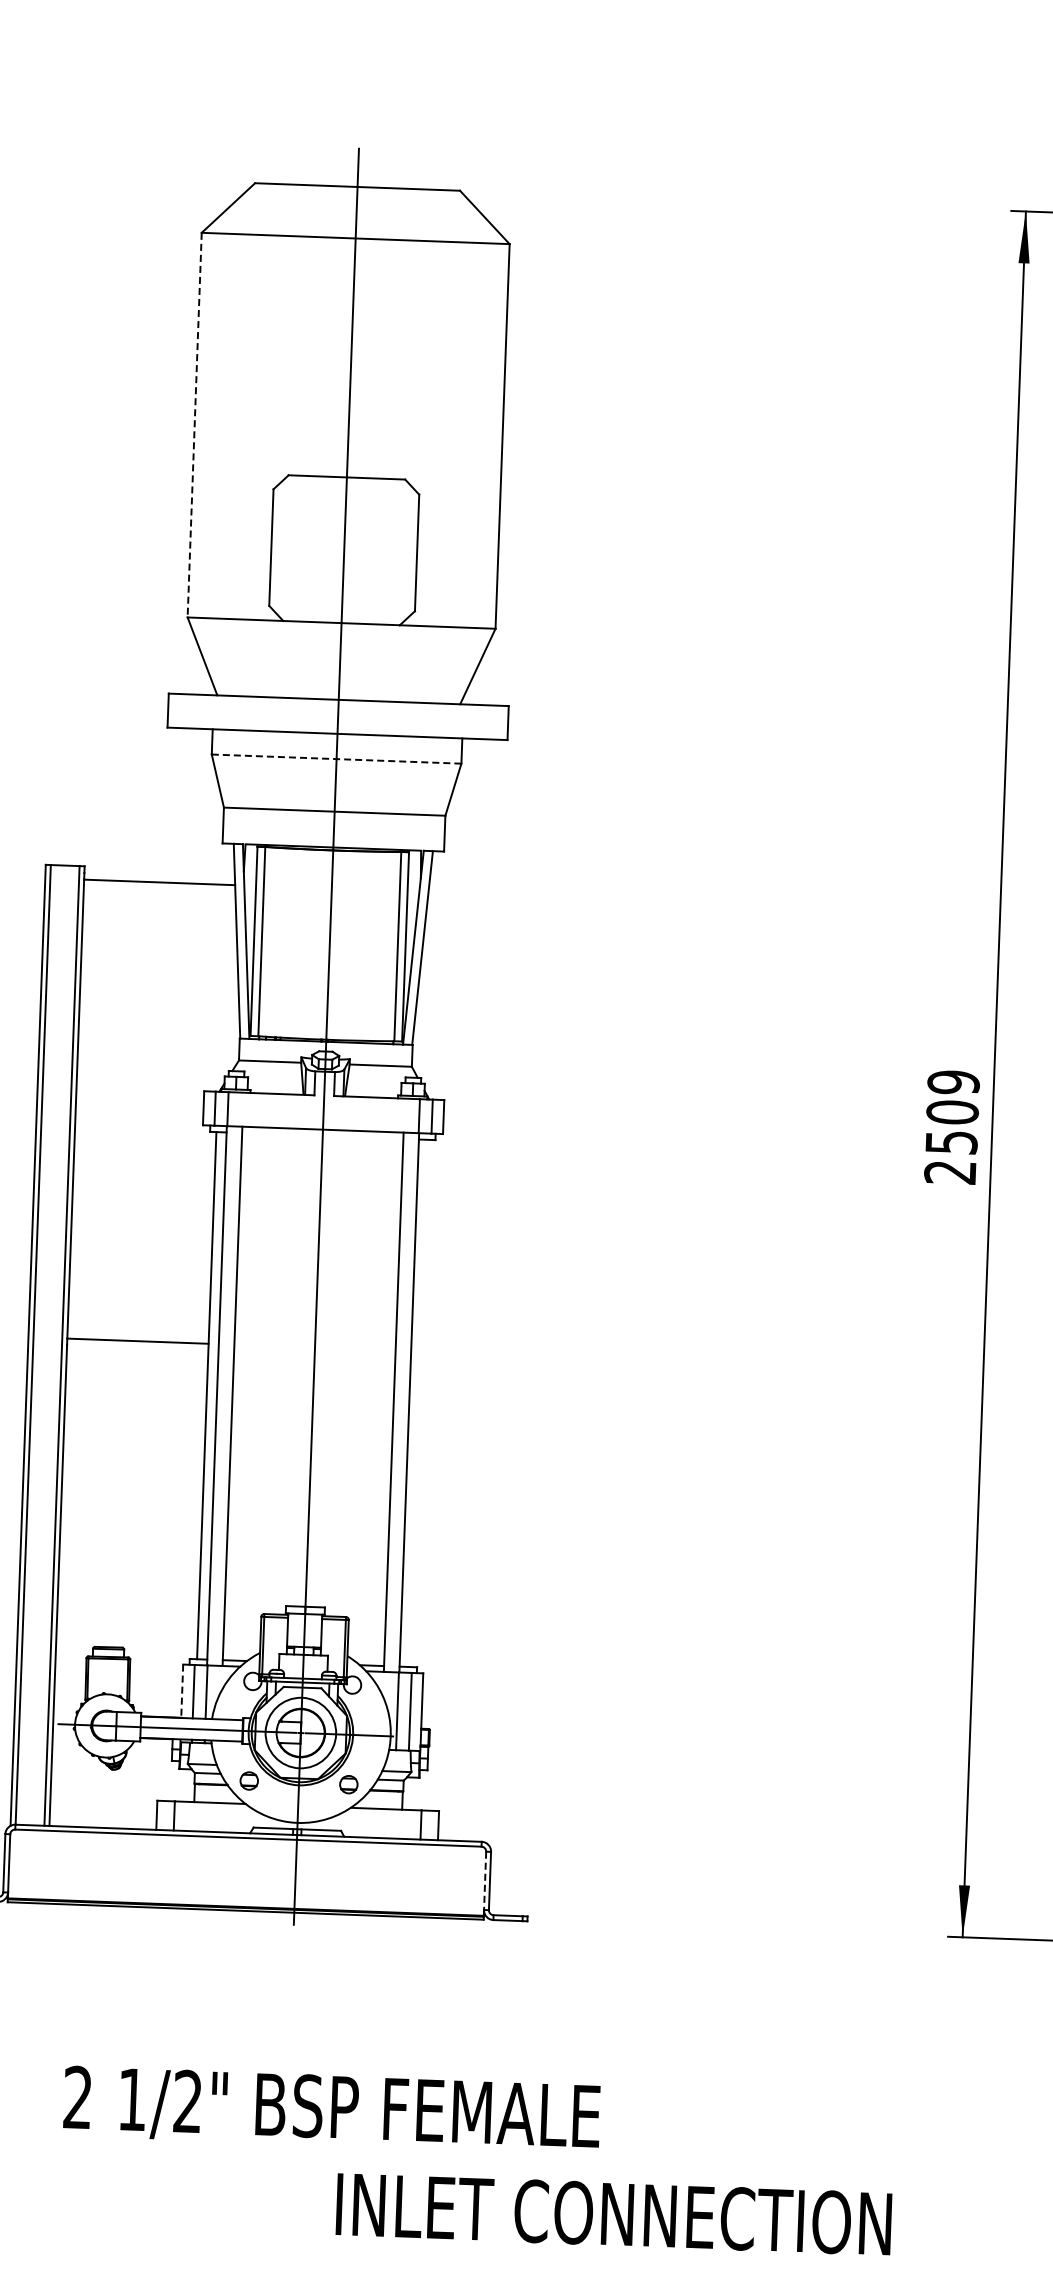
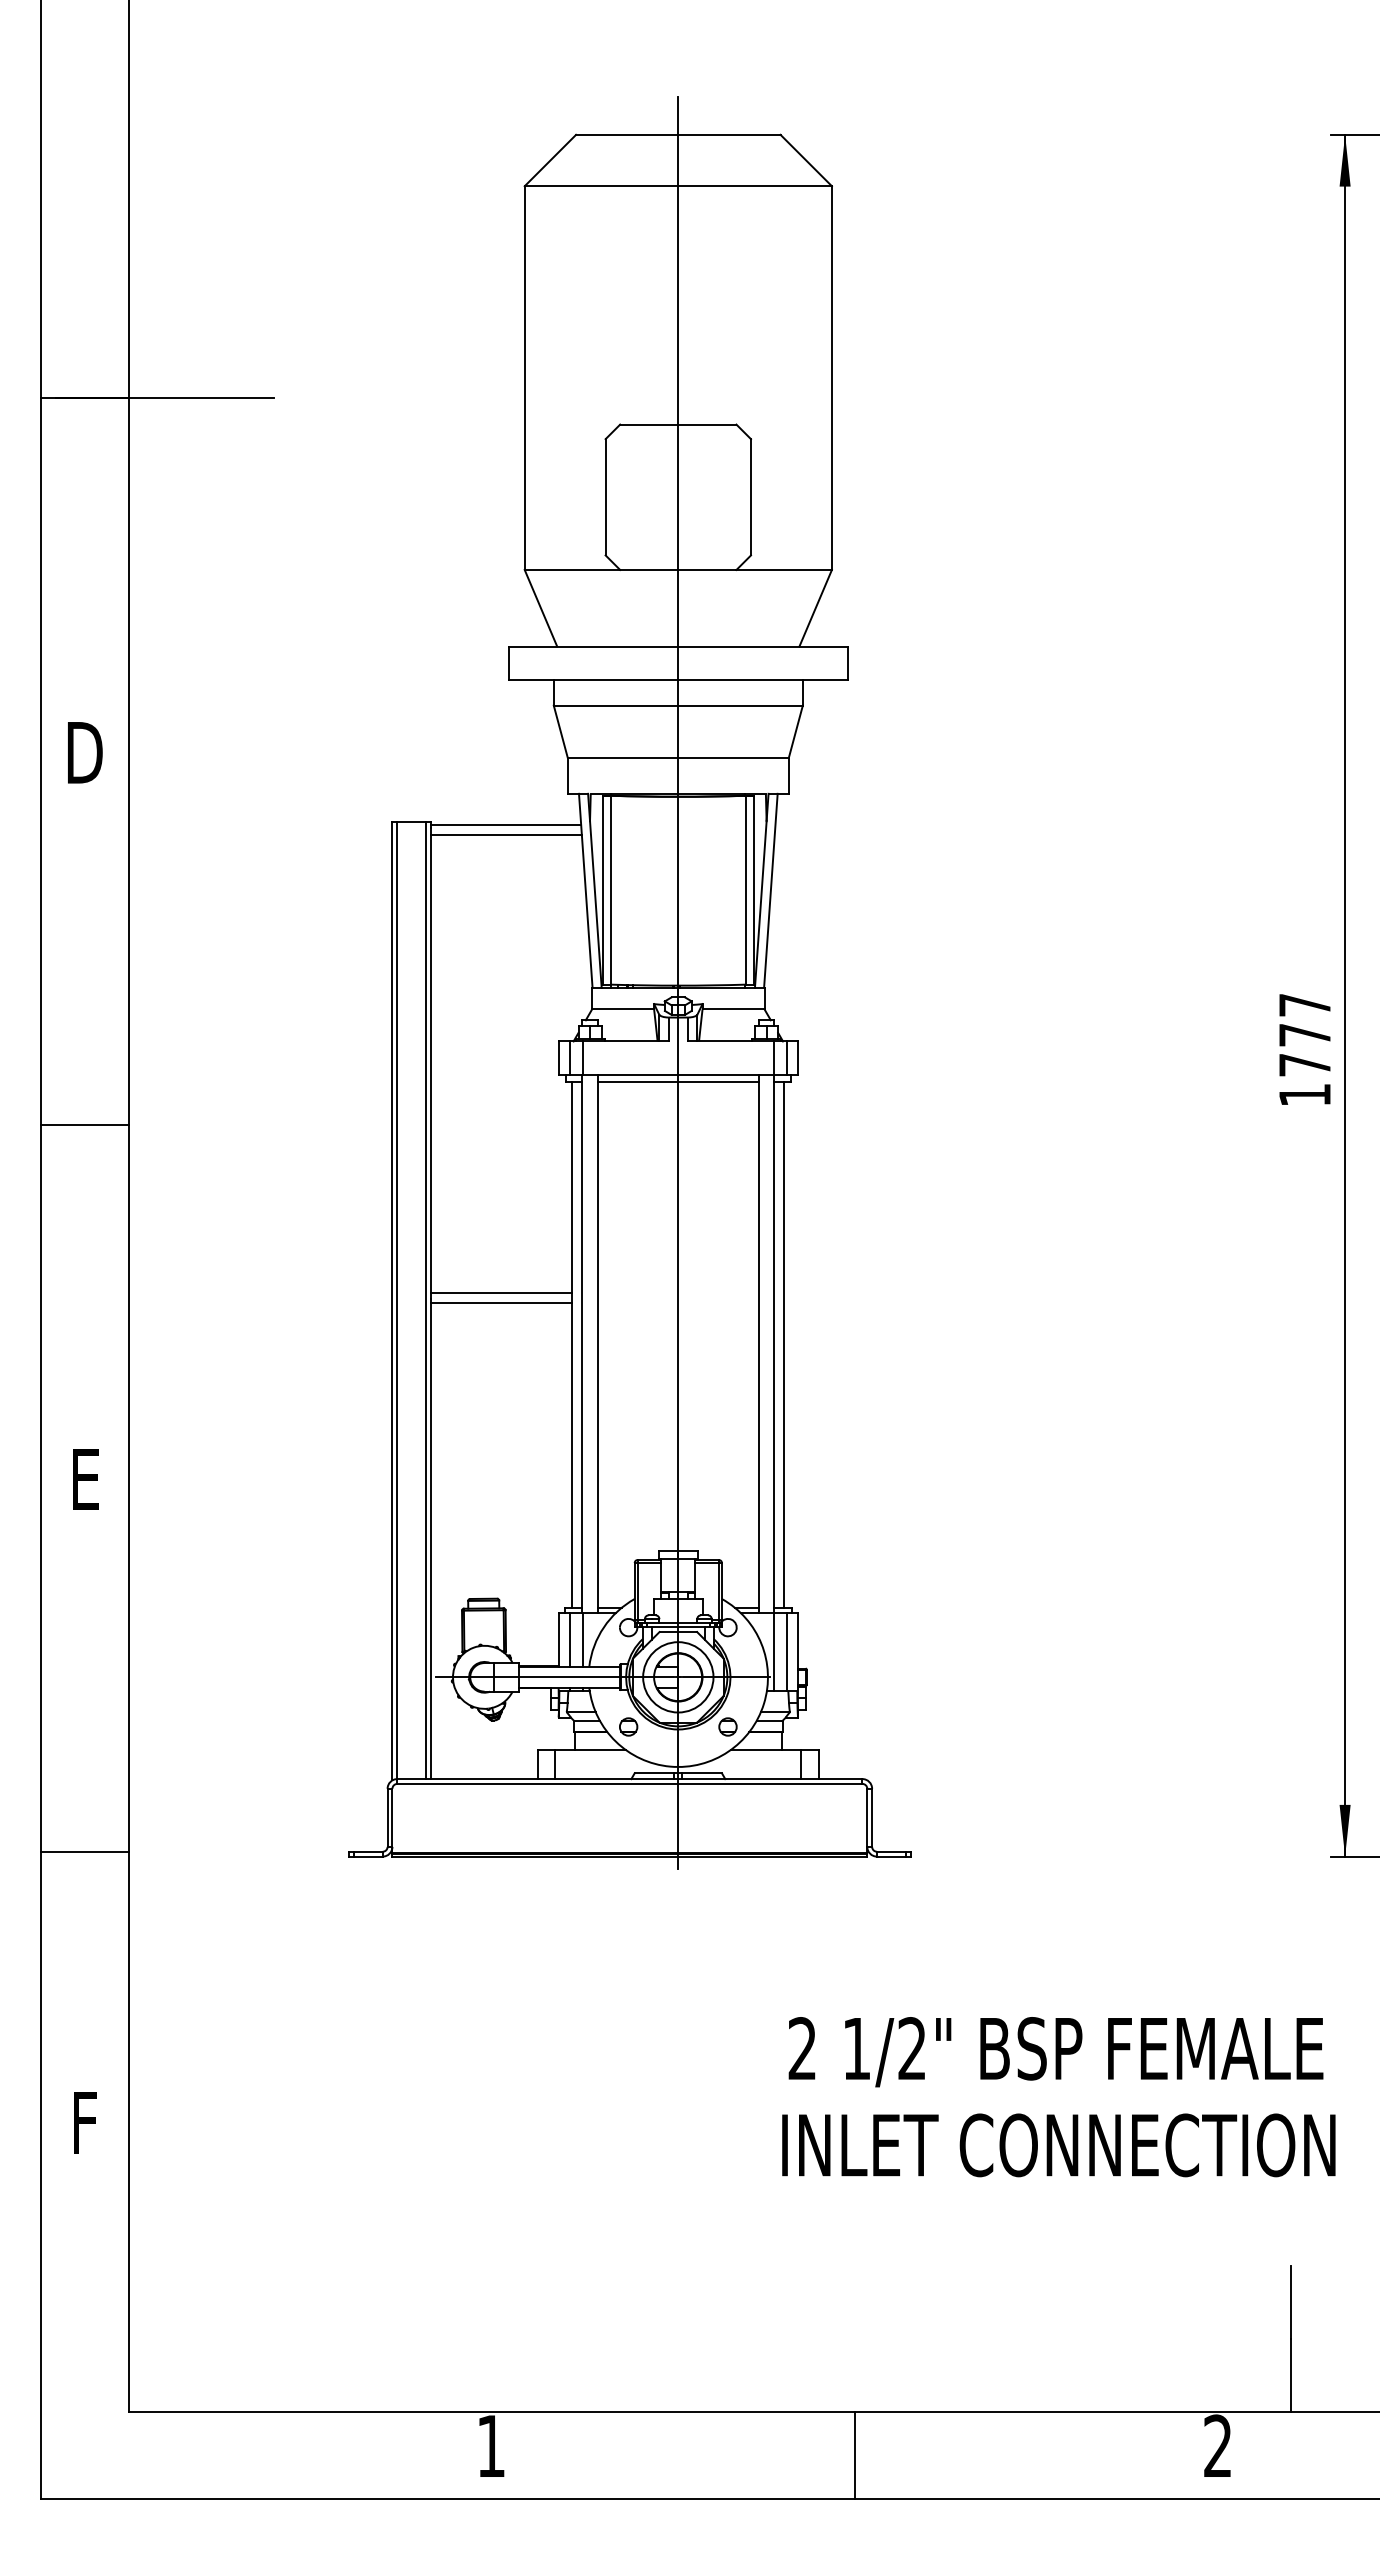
line: (194, 425) -> (524, 378), dashed -> solid
line: (336, 758) -> (678, 705), dashed -> solid
line: (159, 872) -> (506, 825), added
text: (951, 1126) -> (1304, 1049), 2509 -> 1777
line: (321, 1135) -> (677, 1081), added
line: (137, 1350) -> (501, 1302), added
line: (419, 1403) -> (784, 1344), added
line: (182, 1691) -> (558, 1640), dashed -> solid
line: (485, 1881) -> (867, 1818), dashed -> solid
text: (331, 2110) -> (1055, 2052), moved
text: (613, 2214) -> (1058, 2145), moved

